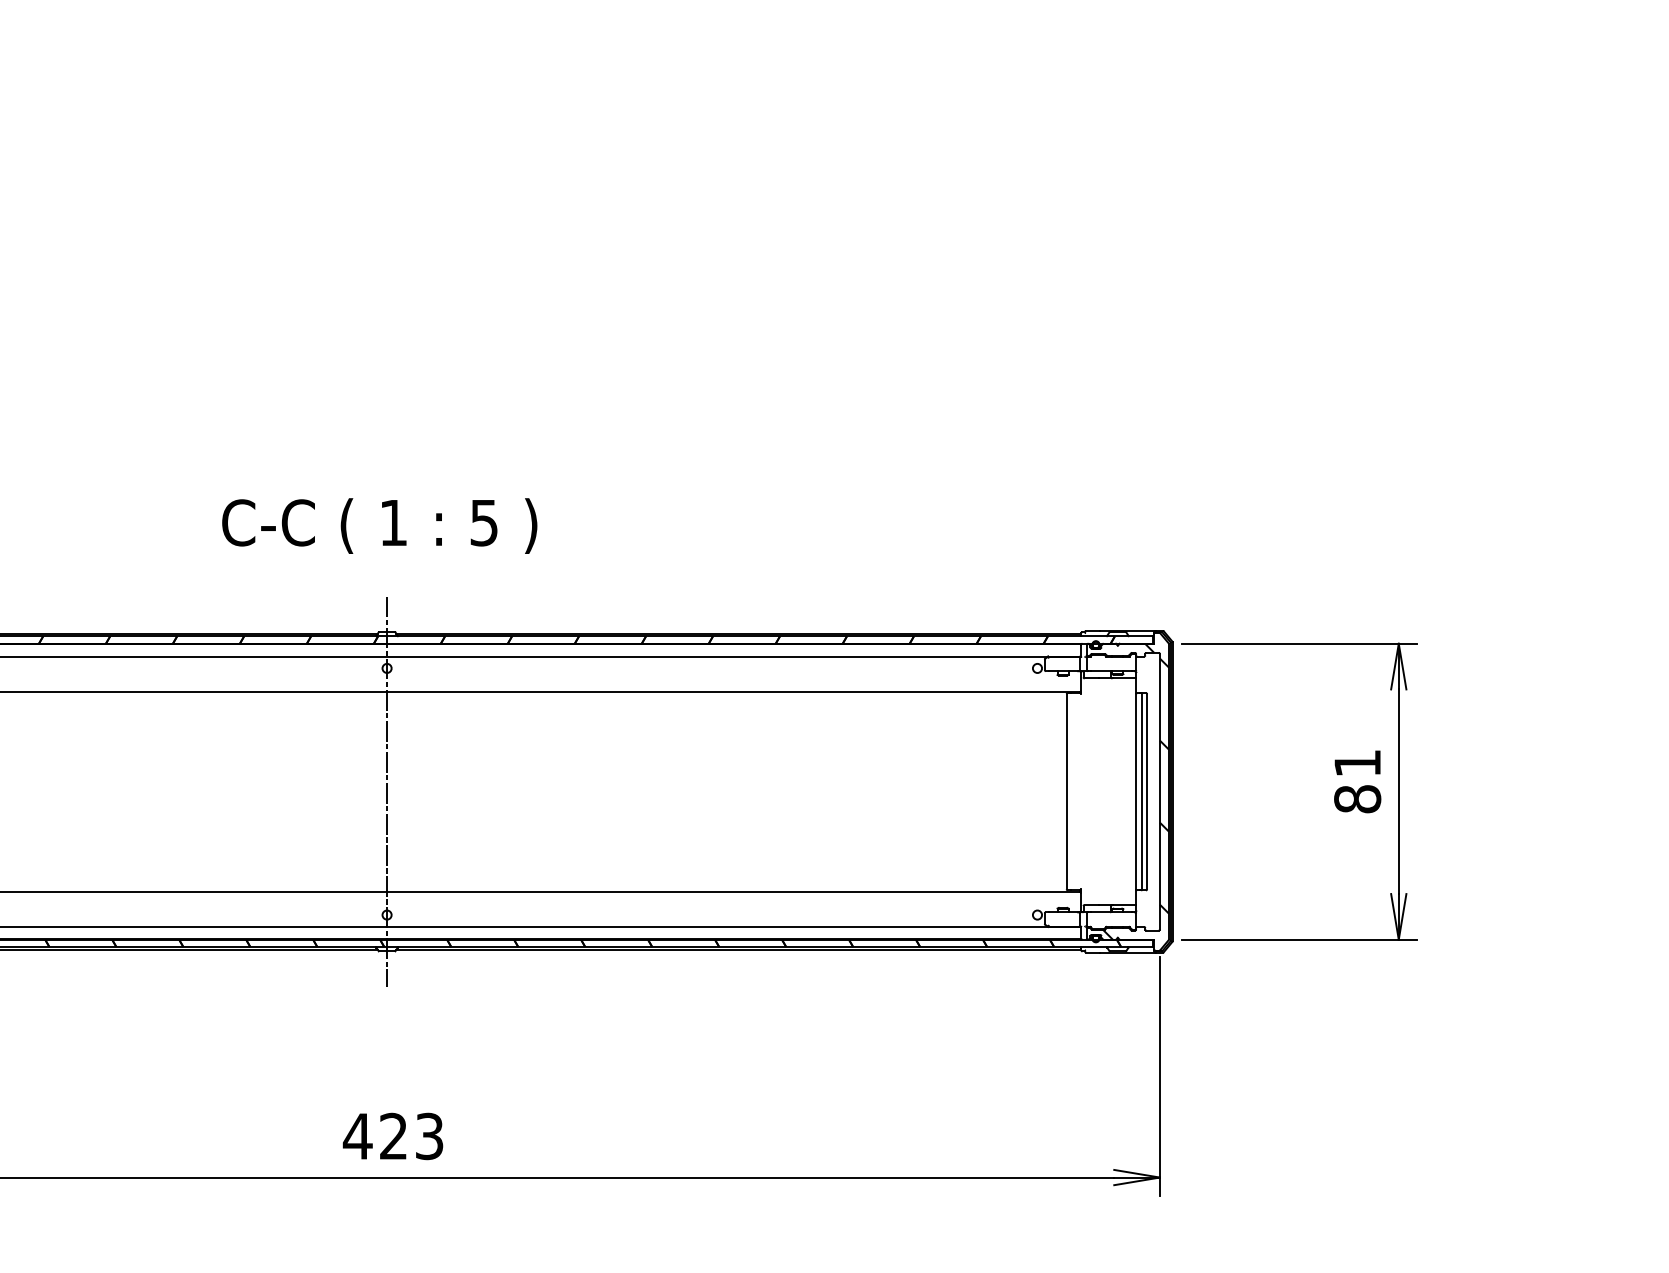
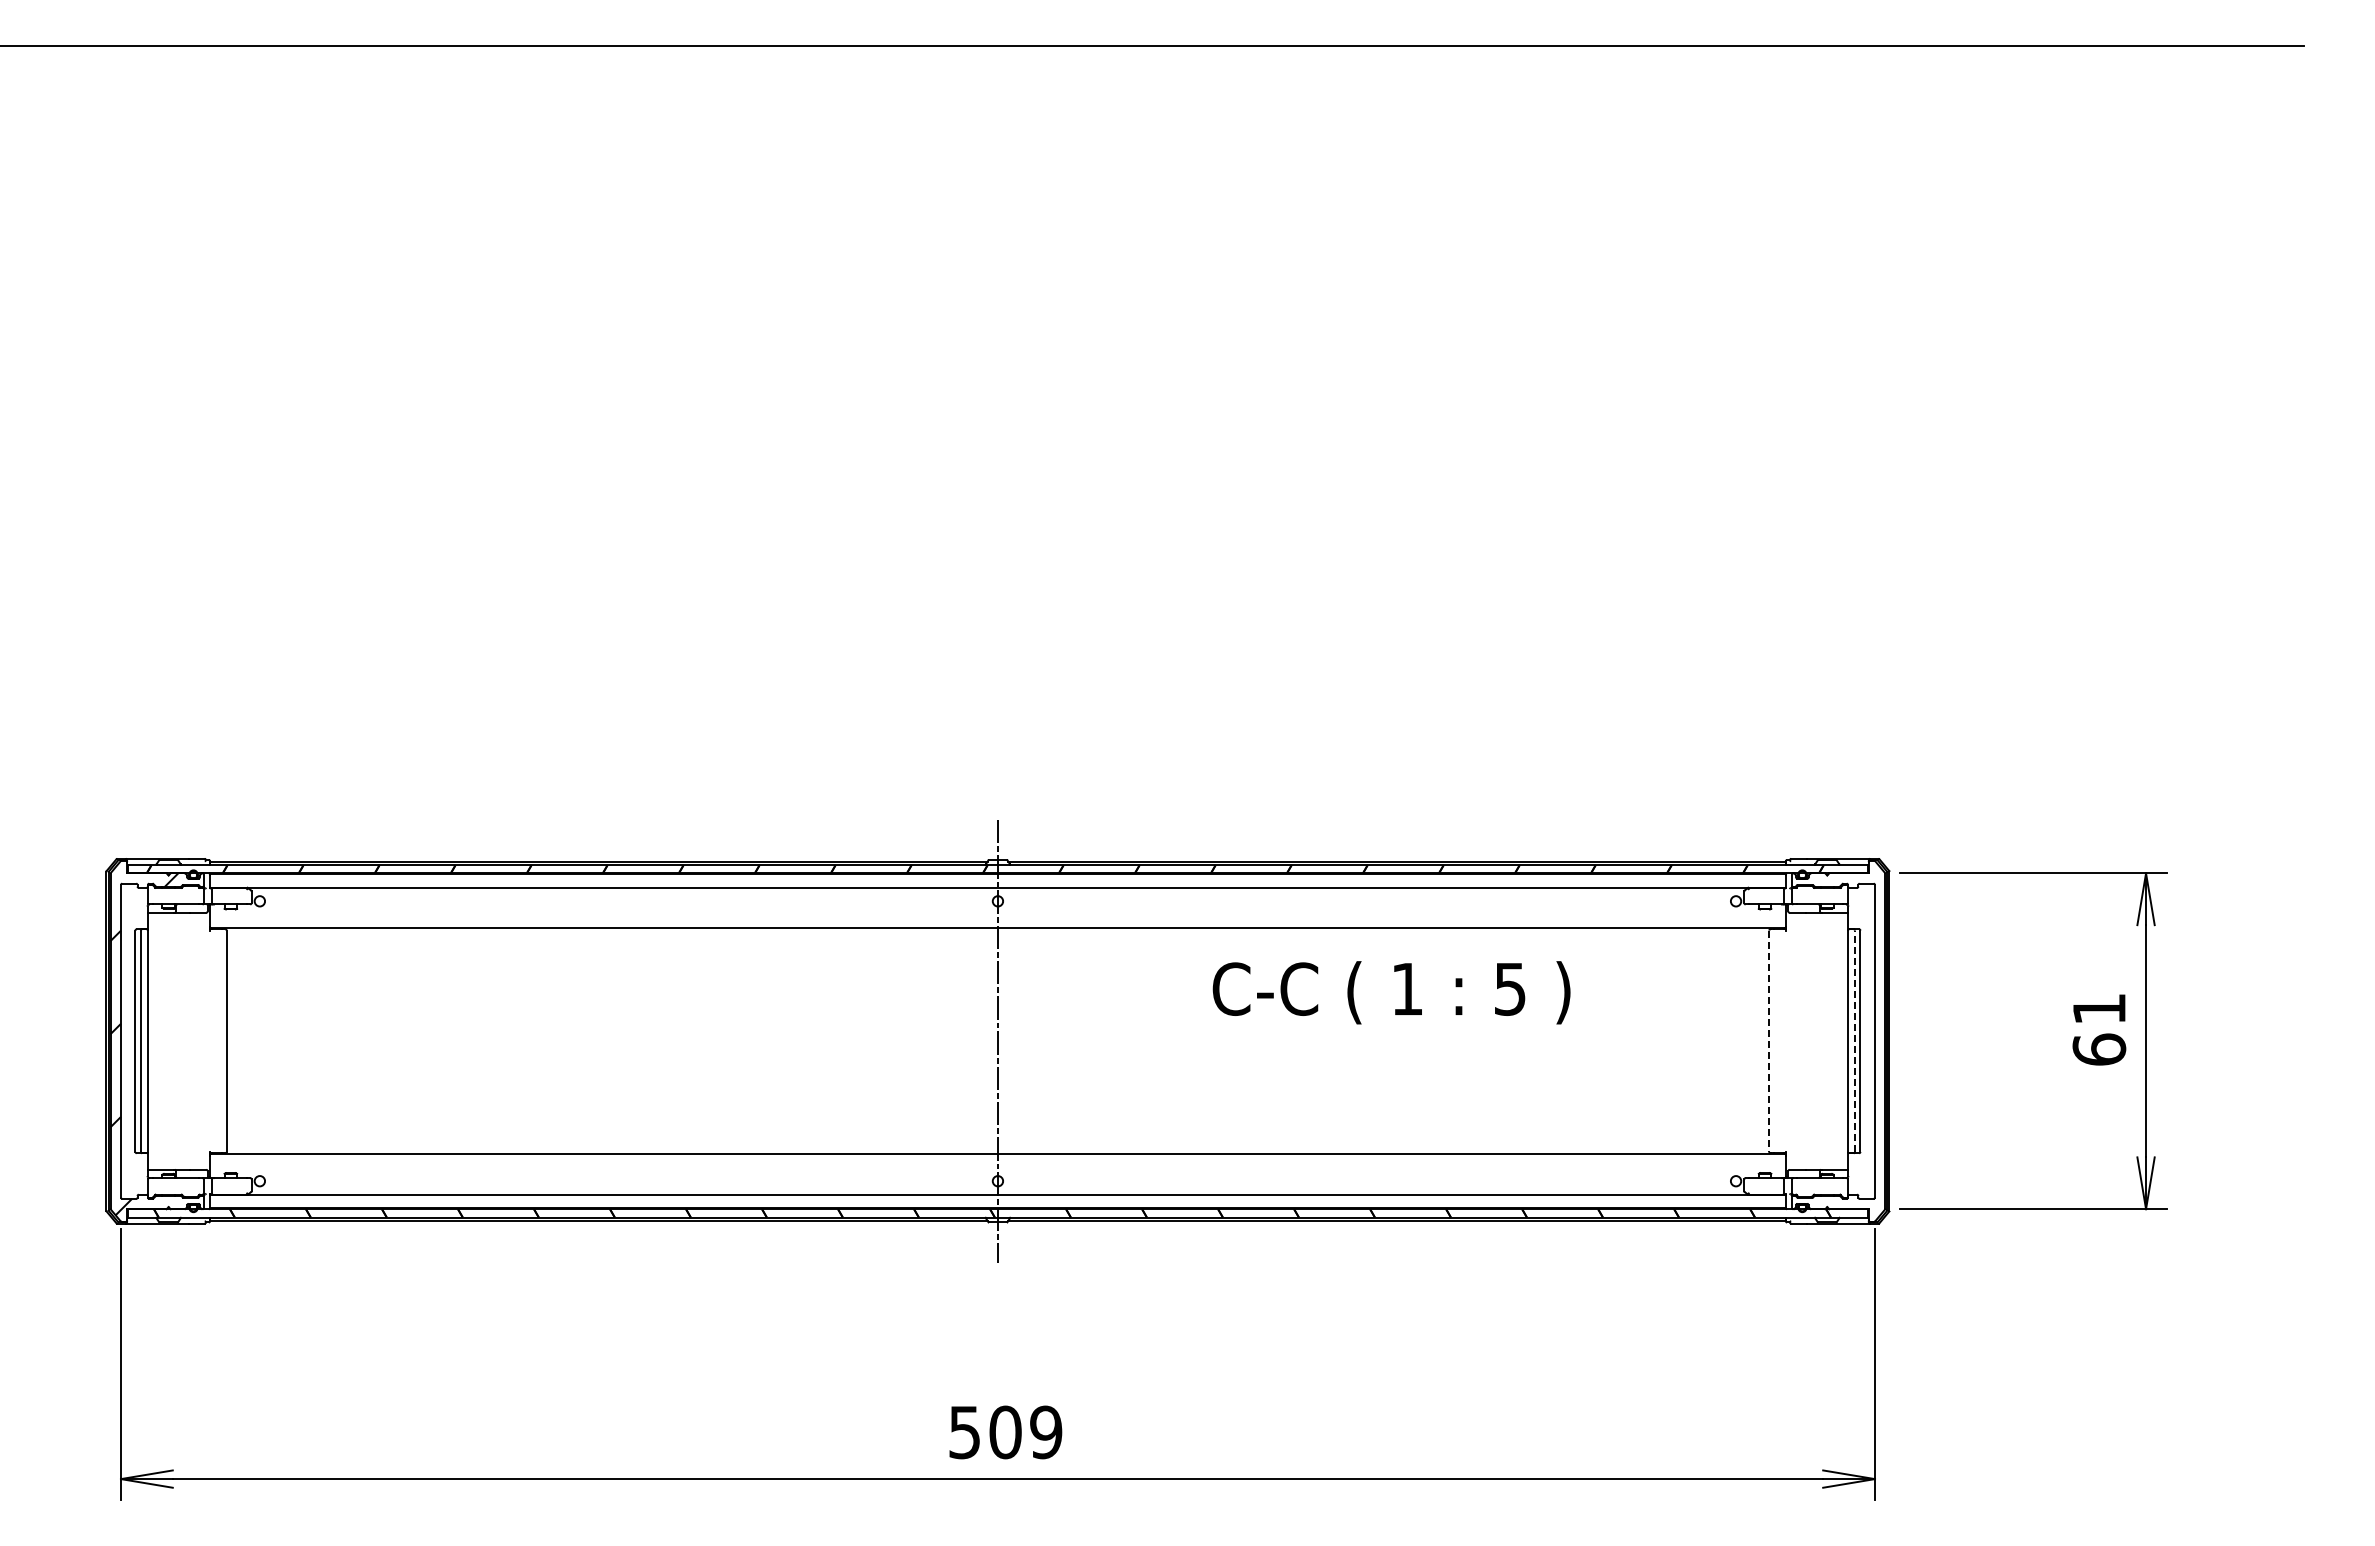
text: (379, 525) -> (1391, 992), moved
line: (1066, 791) -> (1769, 1041), solid -> dashed
hatch: (1135, 791) -> (1847, 1041), removed
line: (1142, 791) -> (1855, 1041), solid -> dashed
text: (1357, 799) -> (2099, 1049), 81 -> 61
text: (392, 1136) -> (1004, 1432), 423 -> 509

